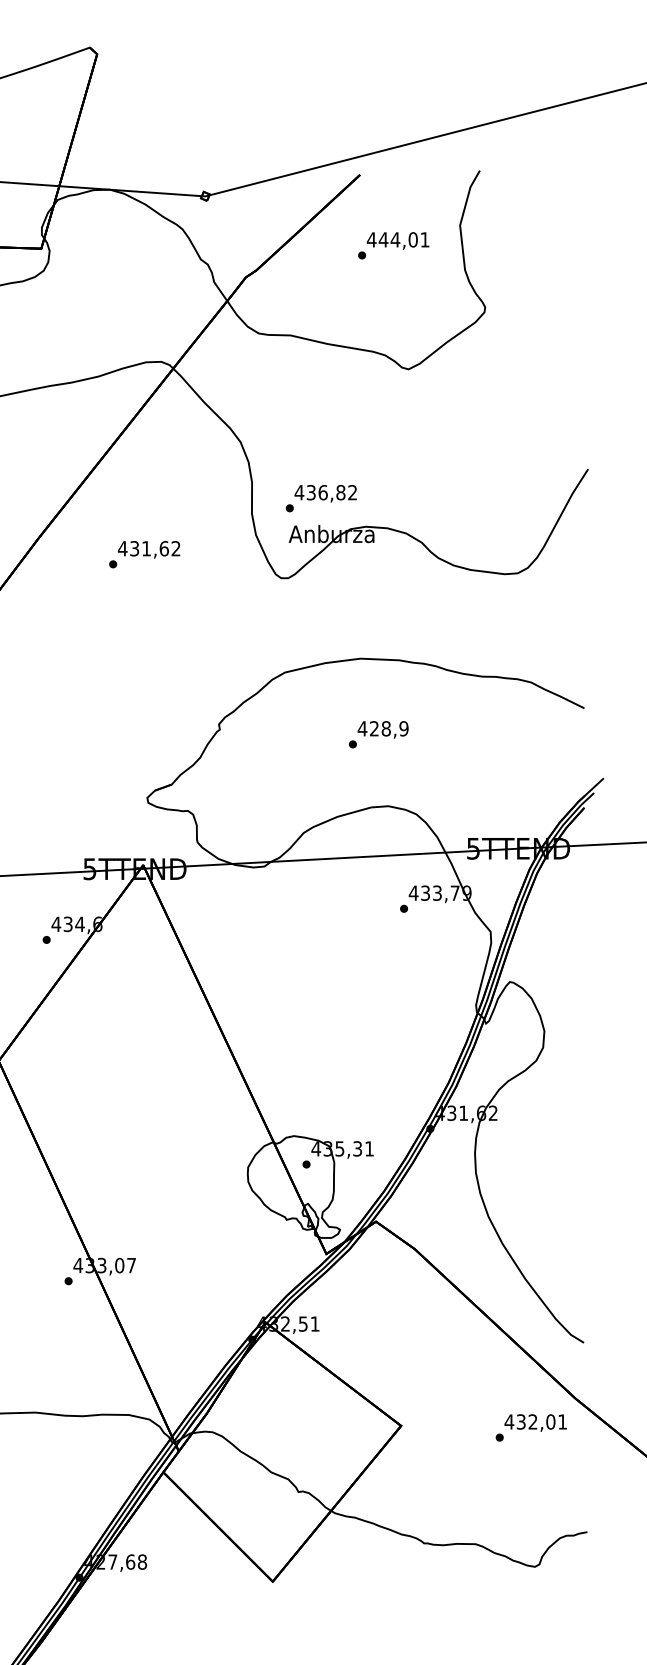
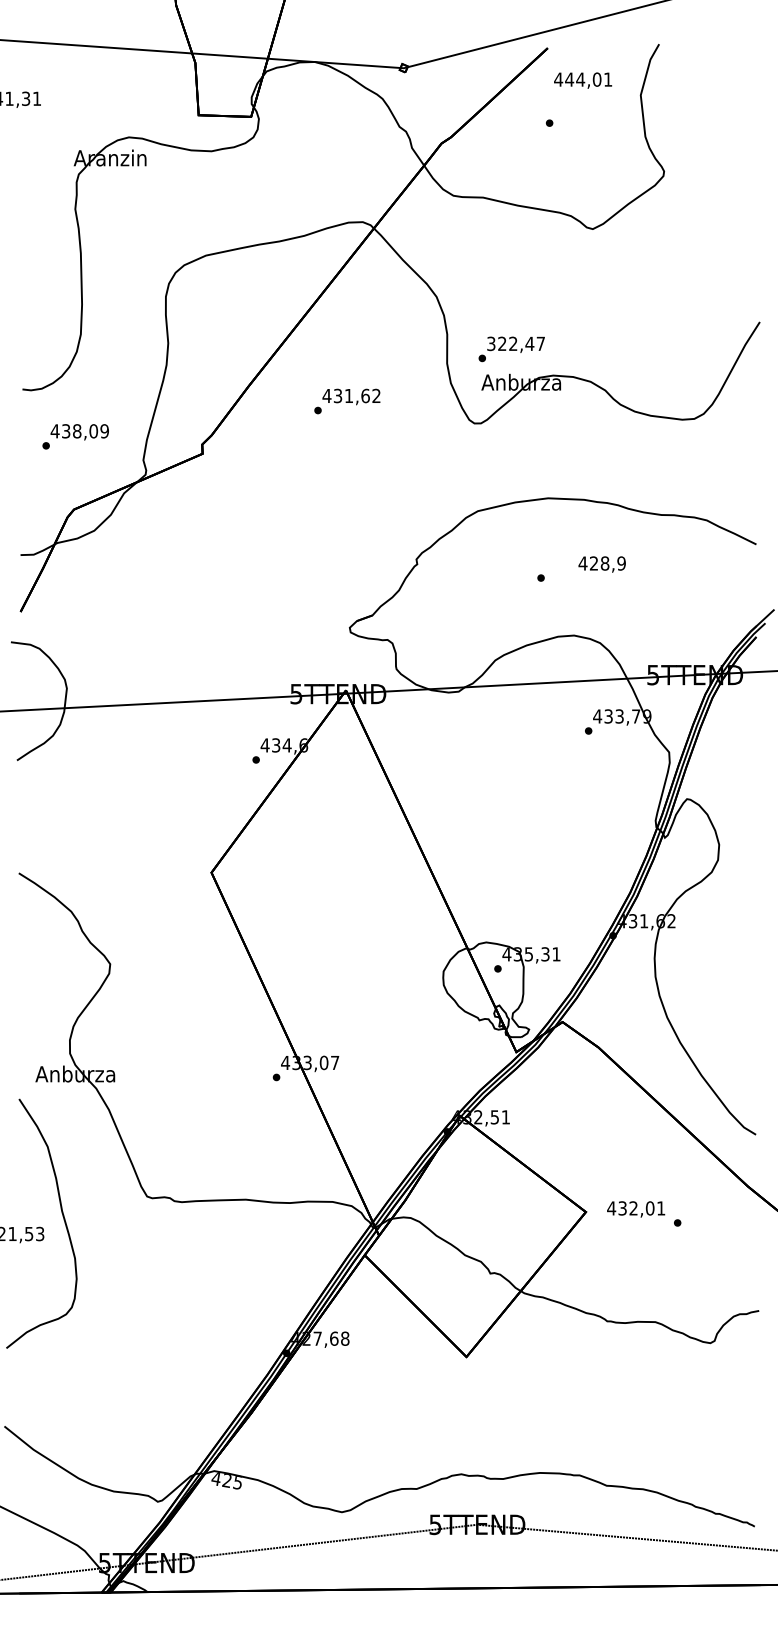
text: (398, 240) -> (583, 80), moved
text: (325, 492) -> (515, 343), 436,82 -> 322,47
text: (382, 729) -> (601, 564), moved
text: (536, 1423) -> (636, 1209), moved

